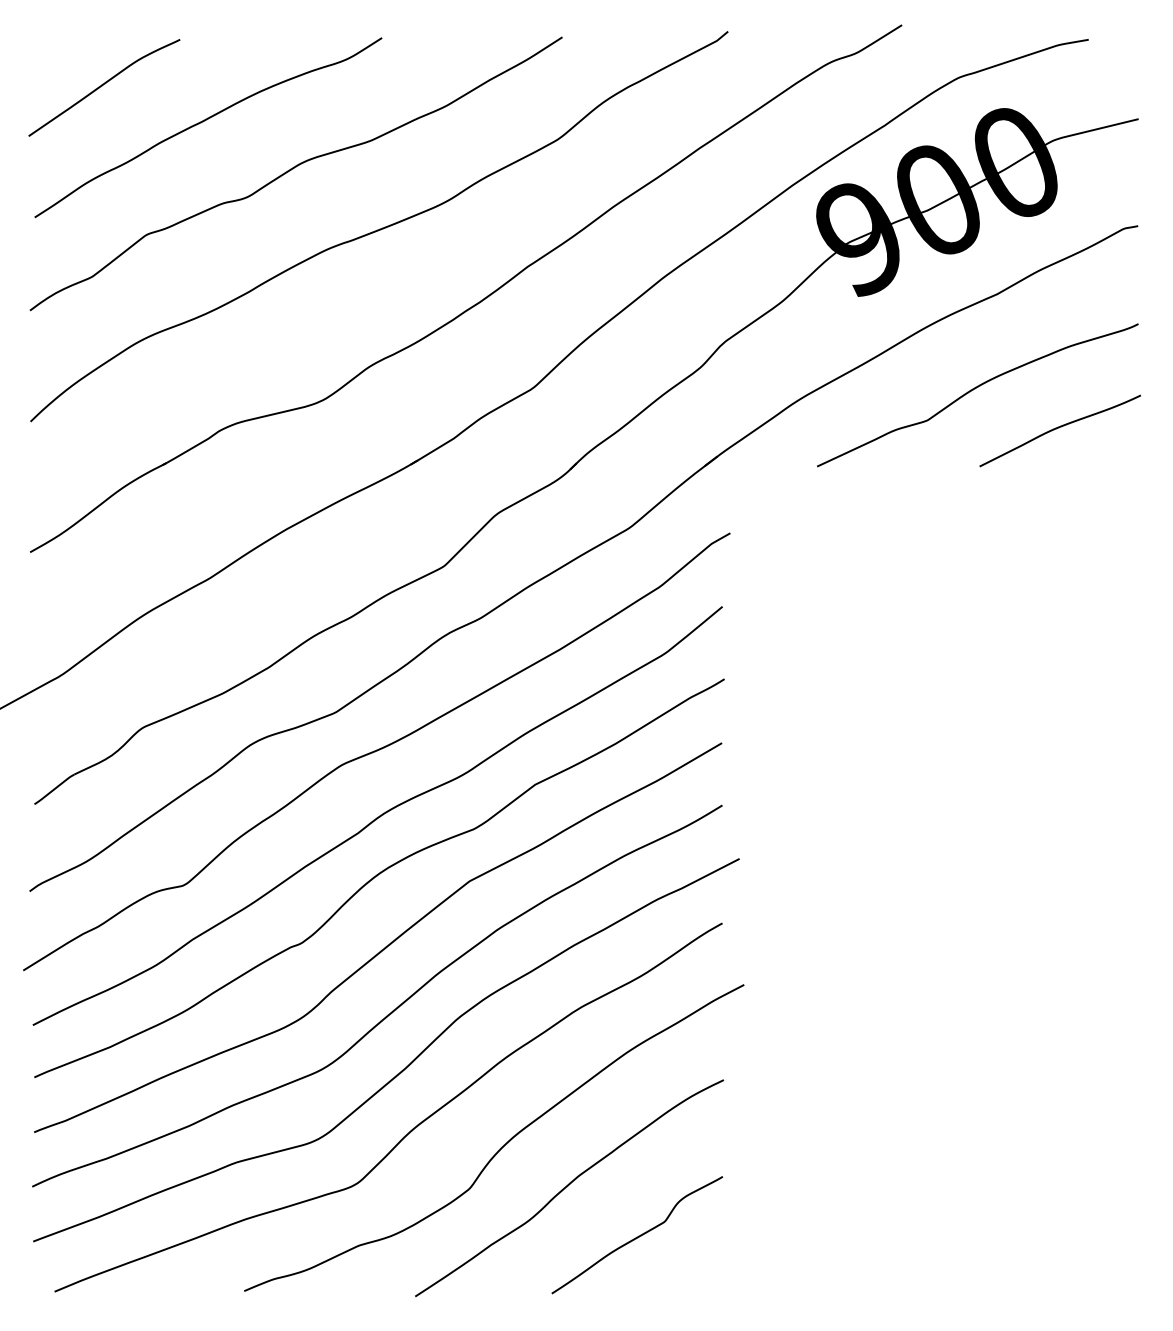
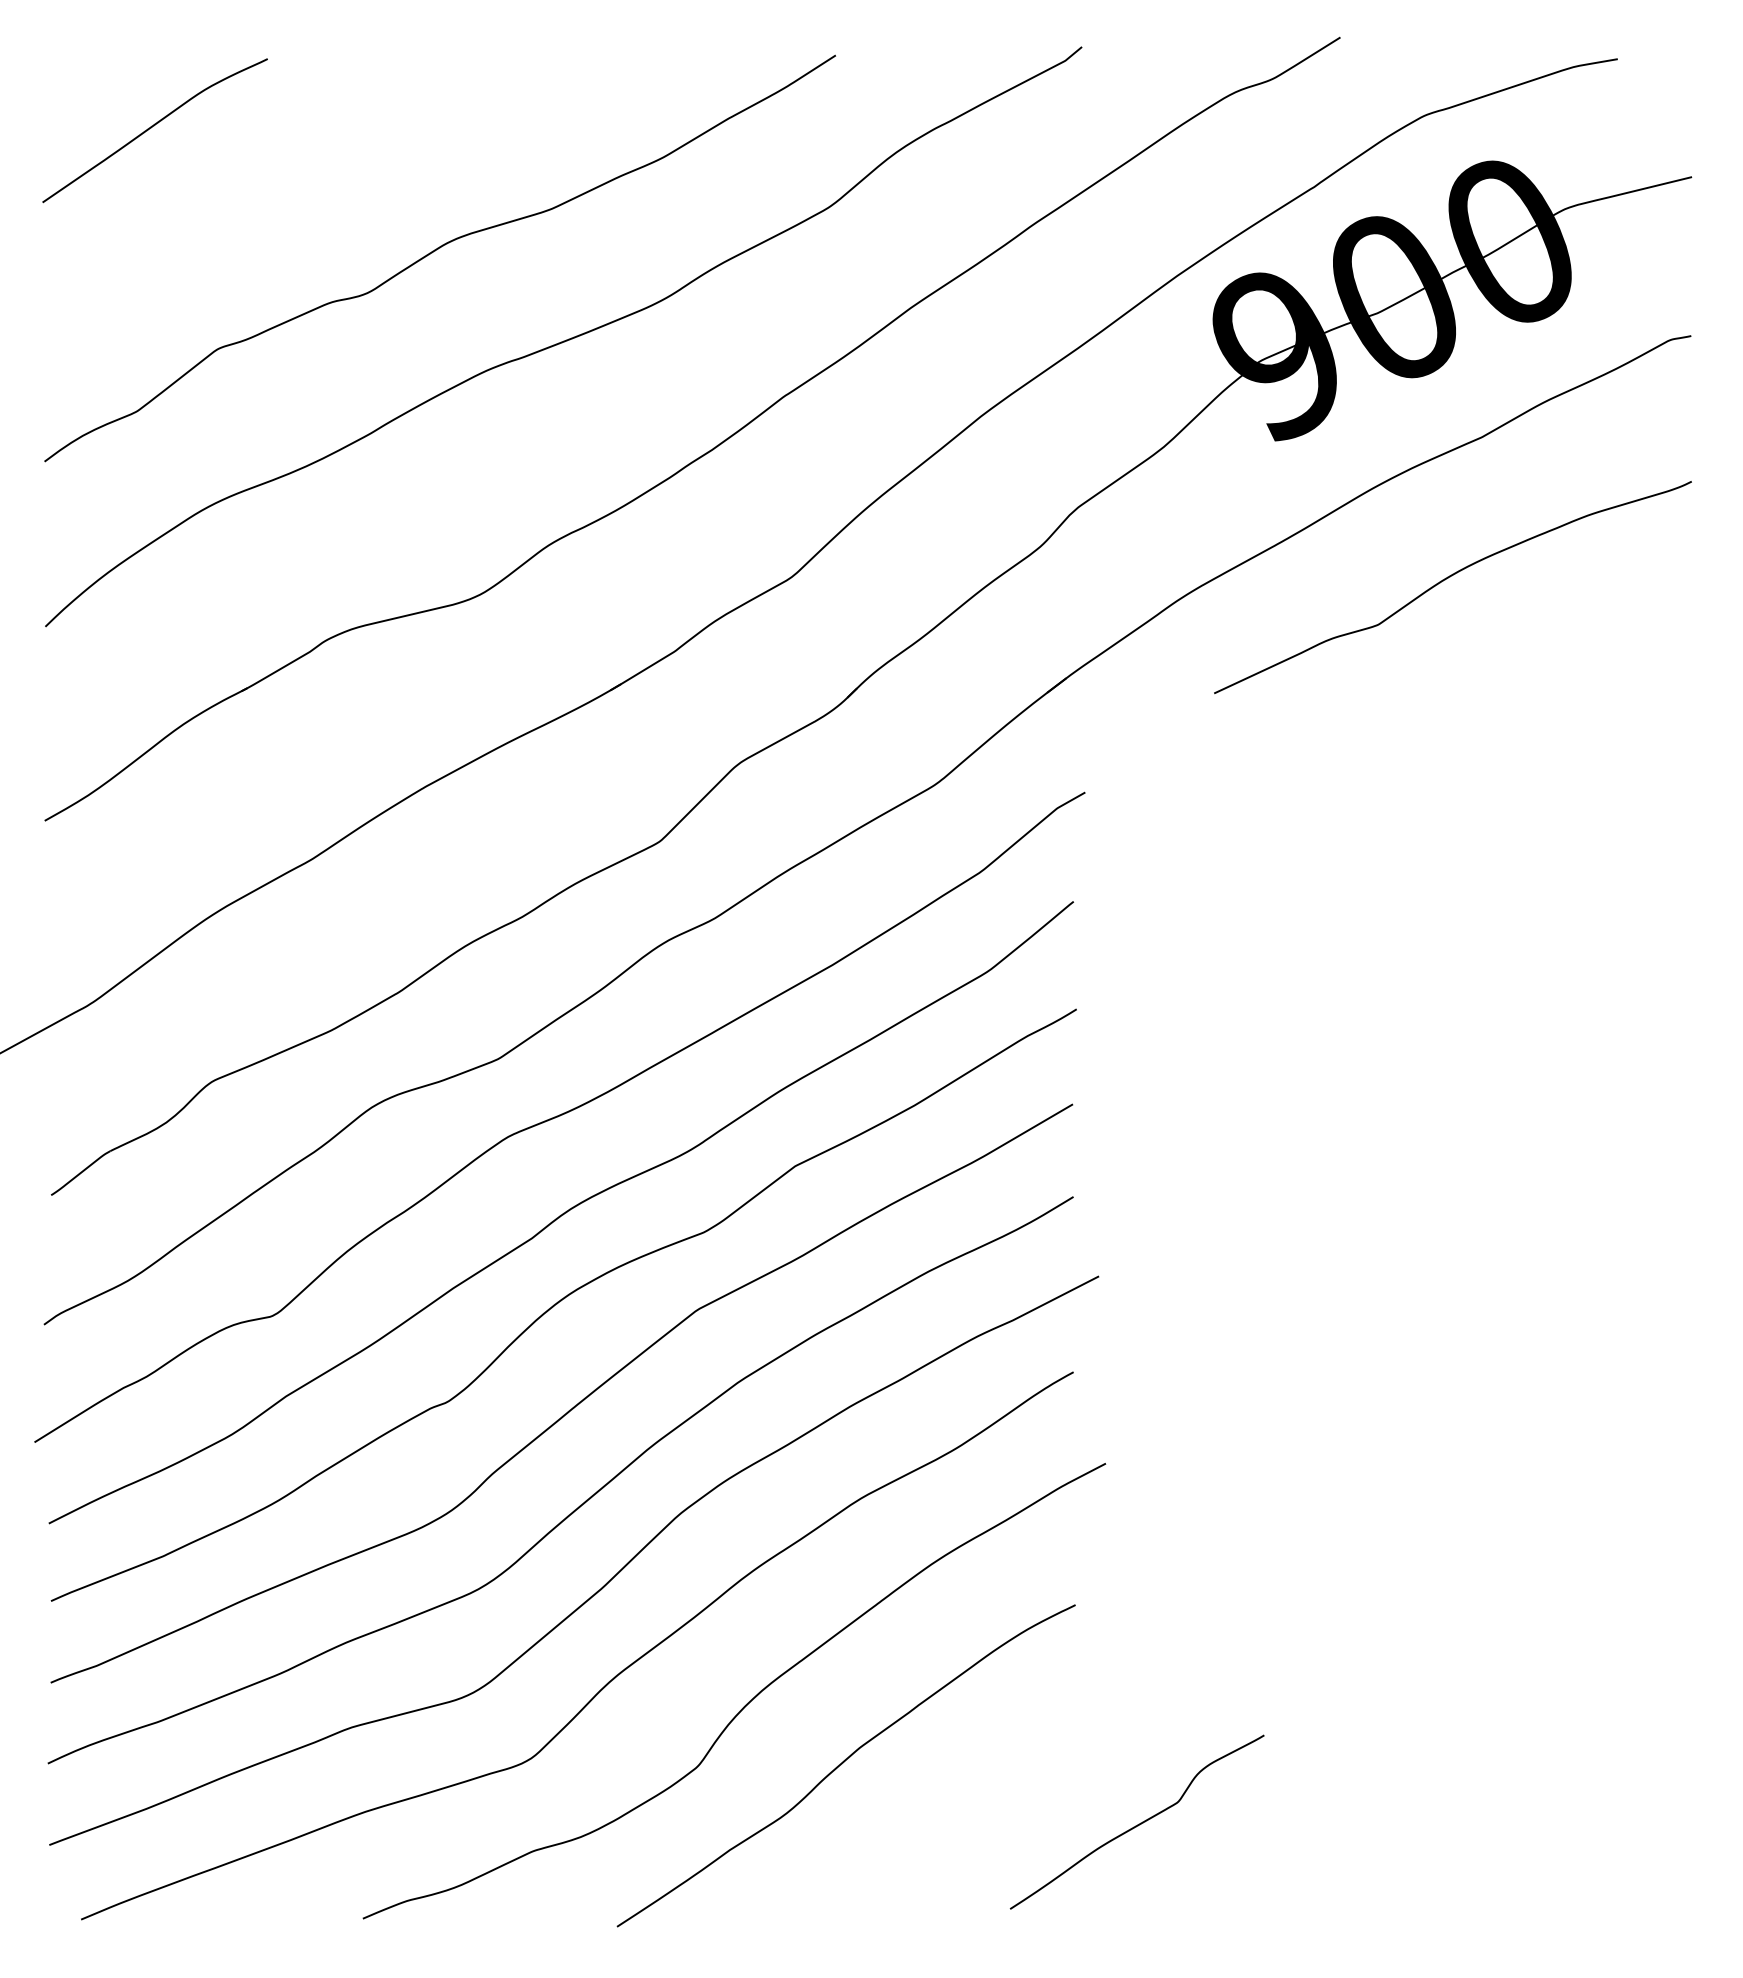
curve: (203, 122) -> (302, 182), removed
curve: (1059, 428) -> (1574, 636), removed
curve: (638, 1235) -> (1138, 1822), moved

